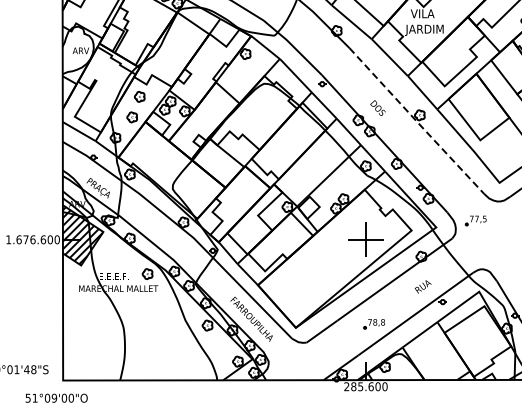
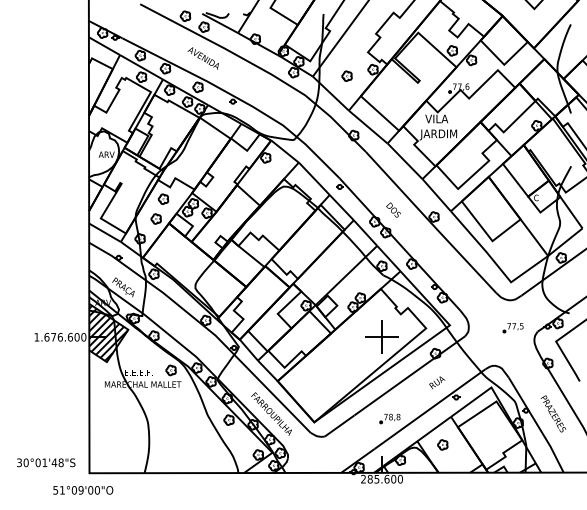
line: (417, 121) -> (431, 223), dashed -> solid
part: (475, 221) -> (512, 328), moved
part: (428, 350) -> (442, 444), added

